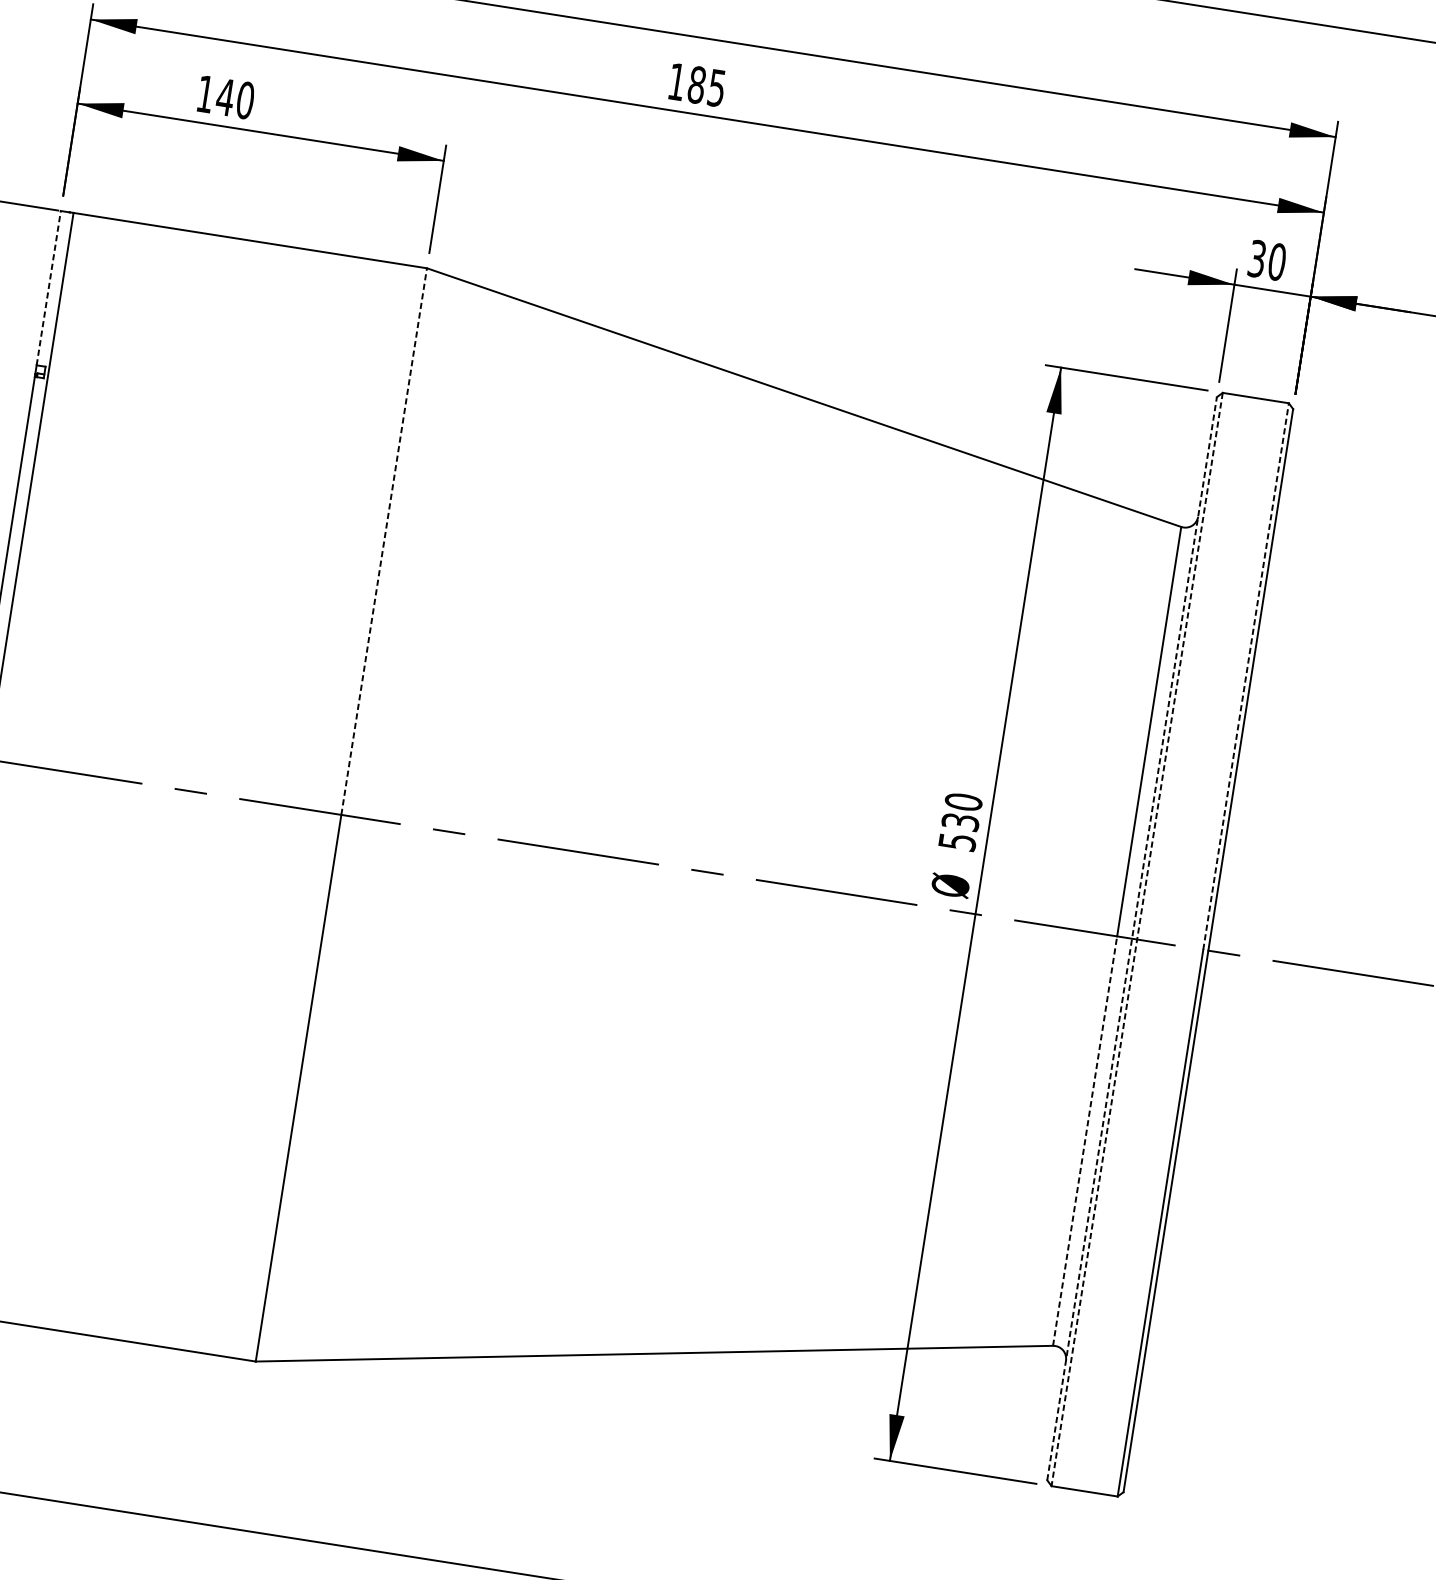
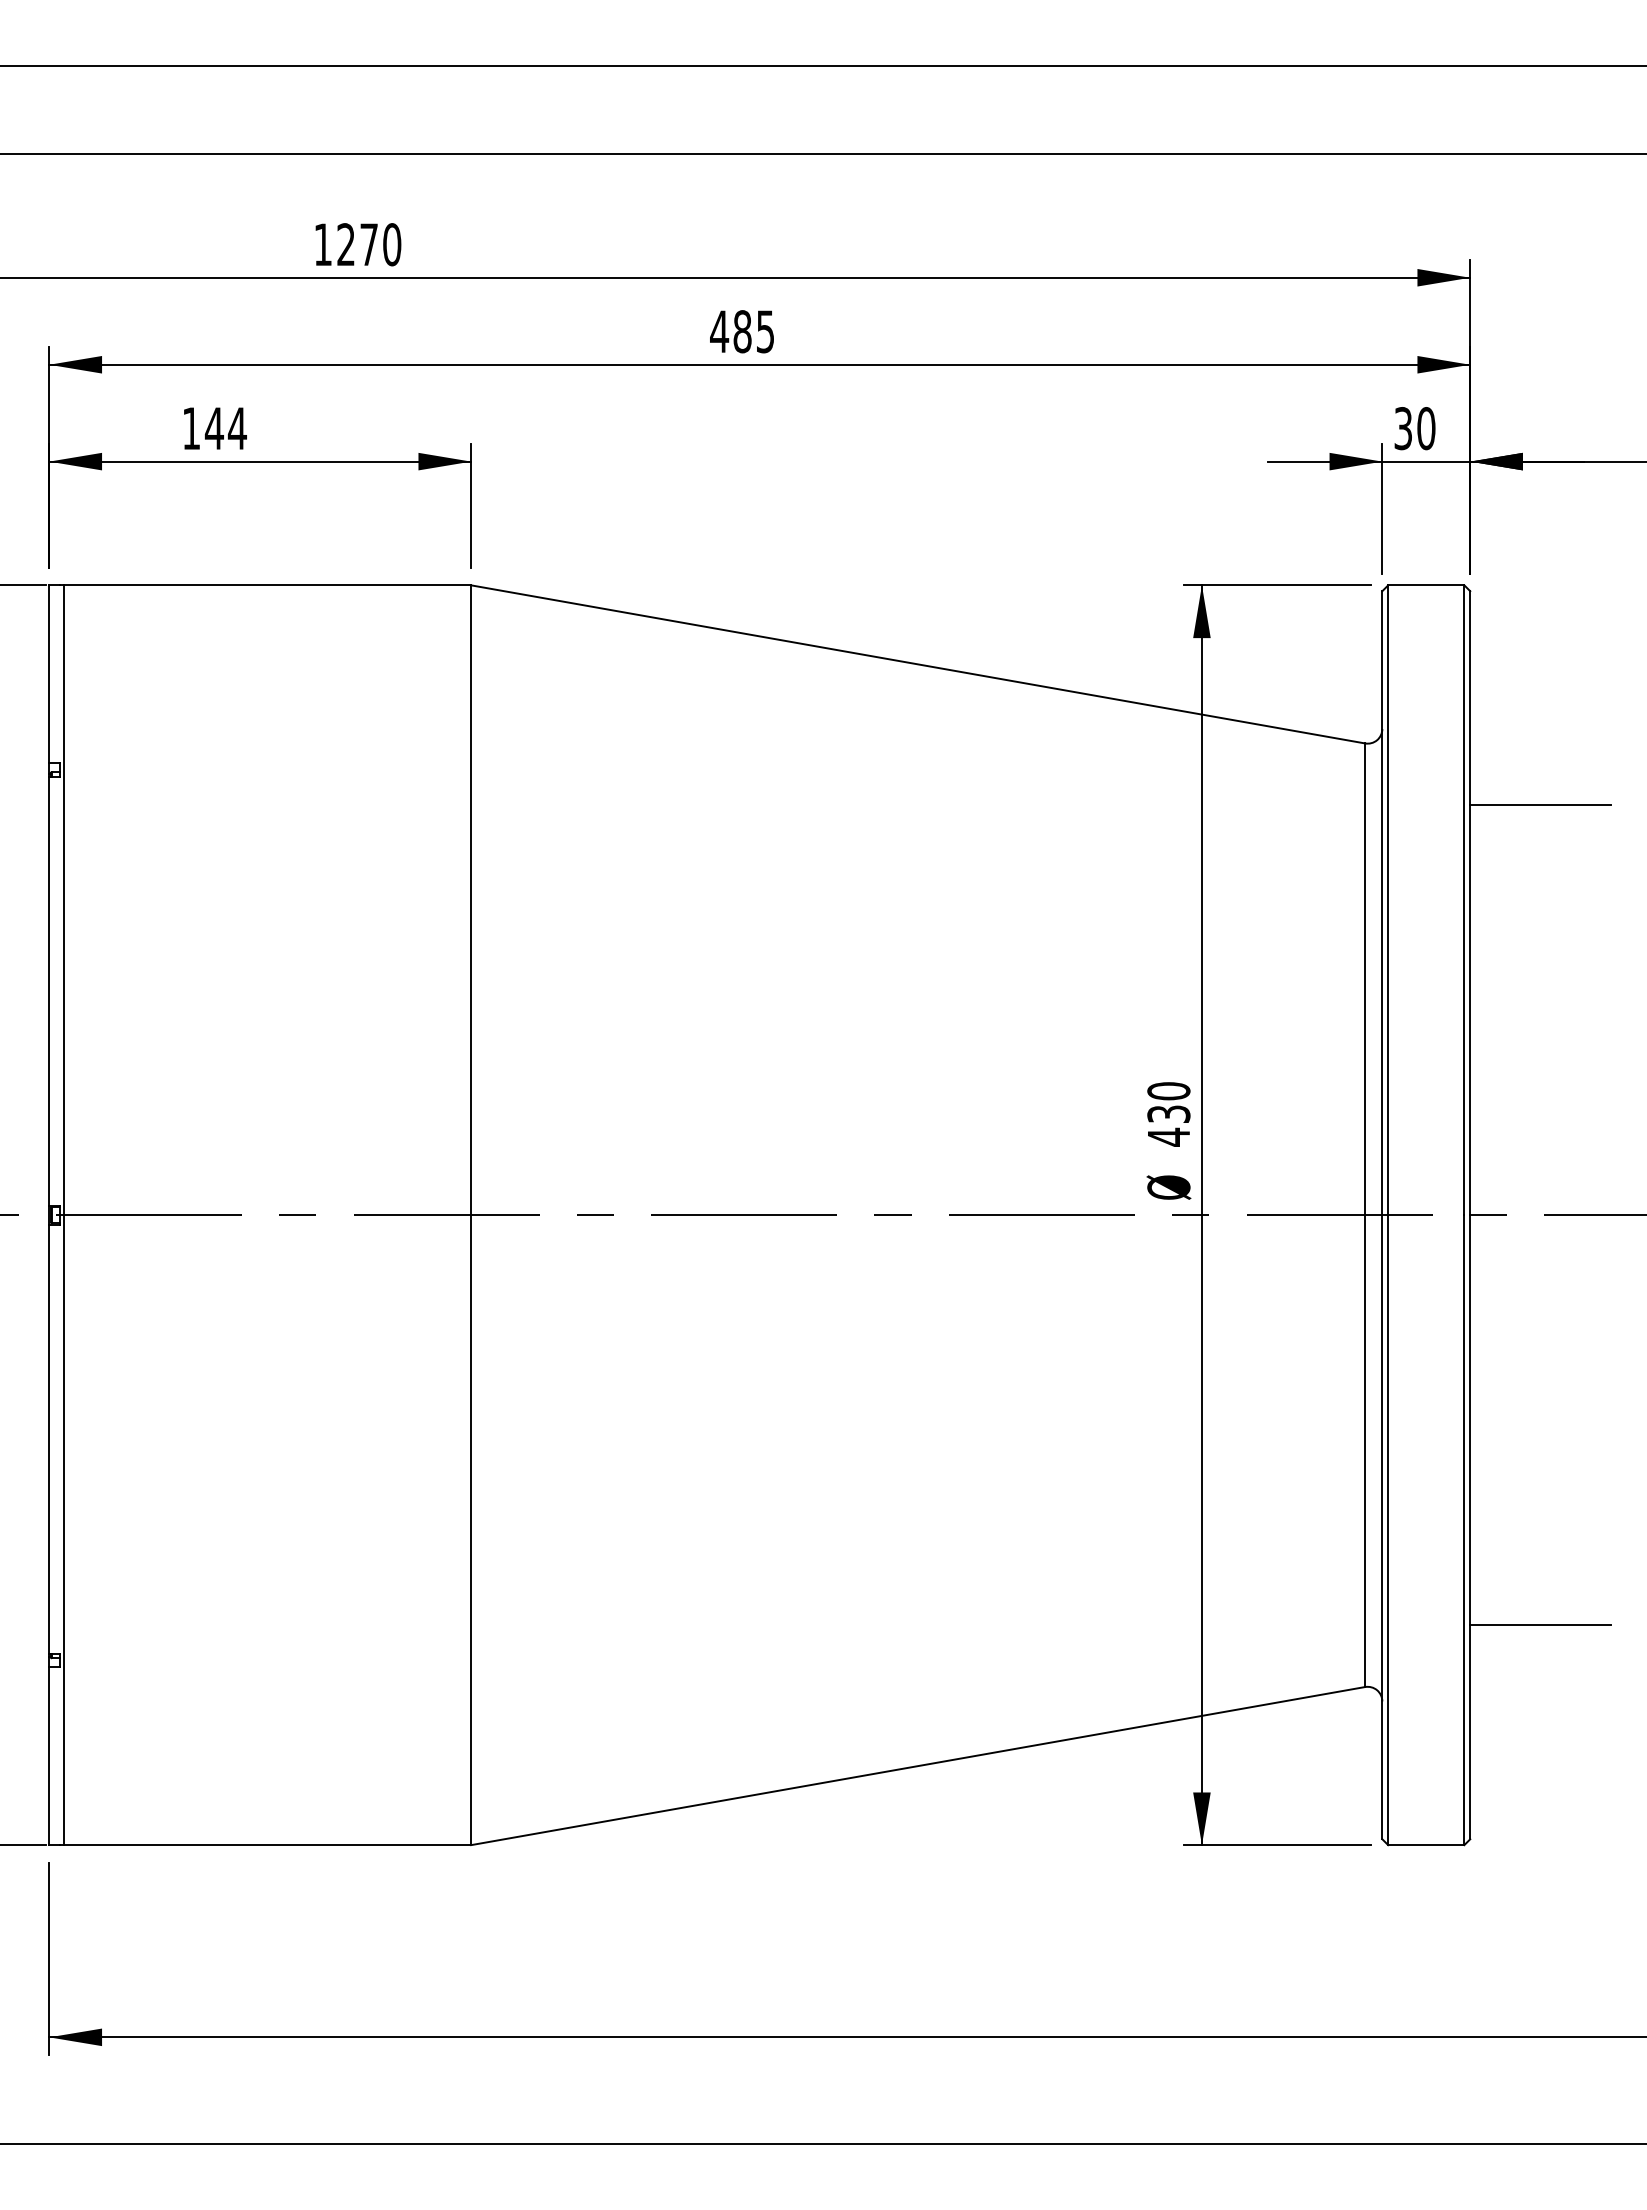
text: (676, 81) -> (719, 331), 185 -> 485
text: (244, 100) -> (236, 428), 140 -> 144
line: (48, 288) -> (49, 674), dashed -> solid
line: (384, 541) -> (471, 900), dashed -> solid
line: (1325, 604) -> (1540, 805), added
line: (1246, 676) -> (1464, 900), dashed -> solid
text: (958, 841) -> (1169, 1136), 530 -> 430
line: (1132, 938) -> (1382, 1214), dashed -> solid
line: (1137, 939) -> (1388, 1215), dashed -> solid
line: (1085, 1141) -> (1365, 1451), dashed -> solid
line: (1213, 1316) -> (1540, 1625), added

